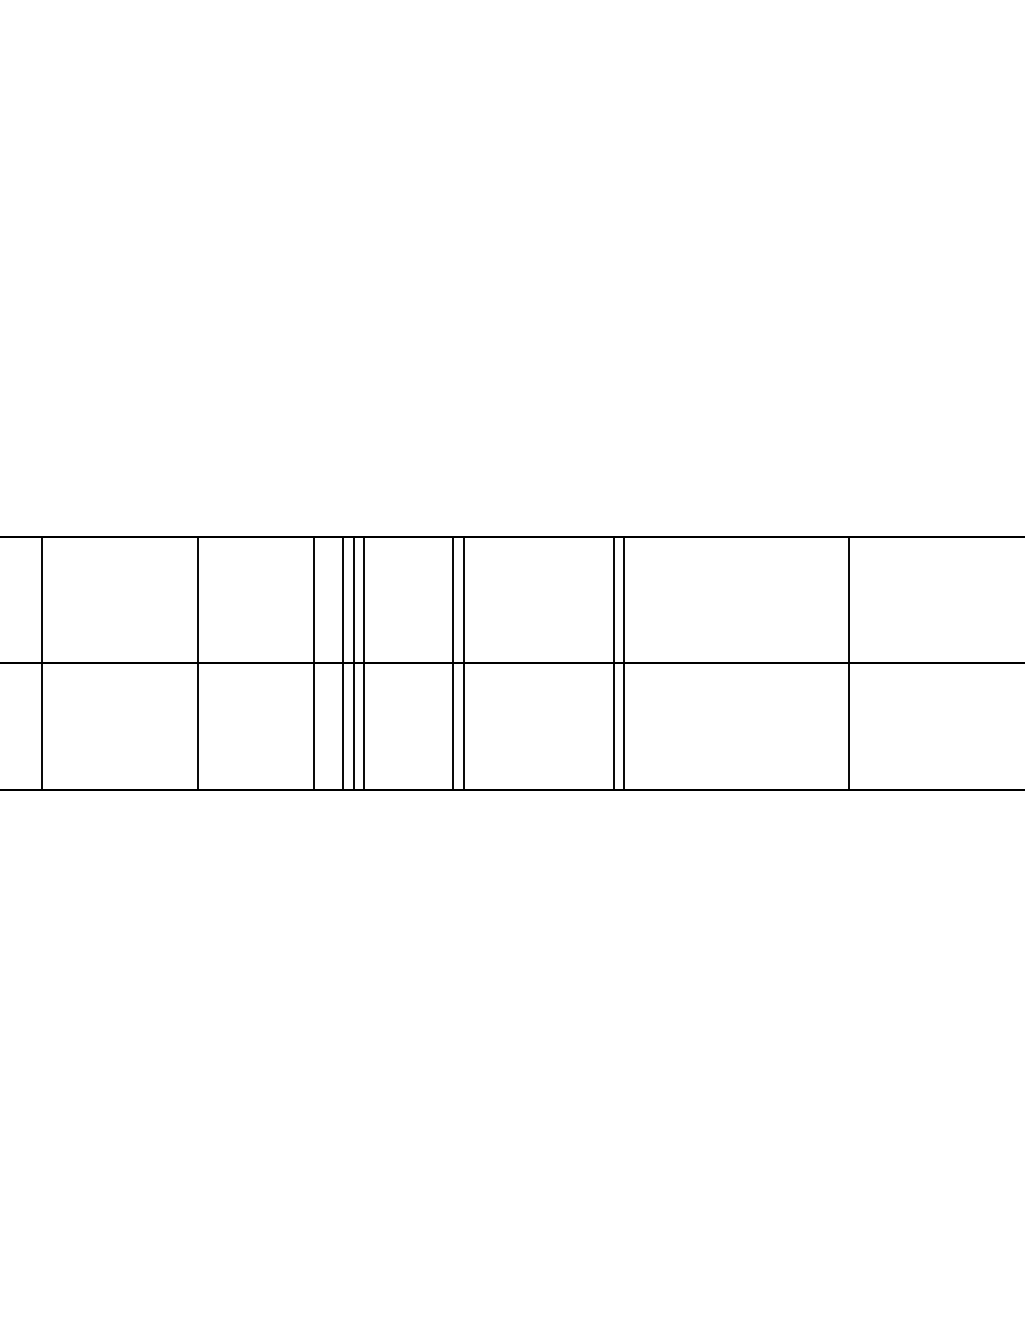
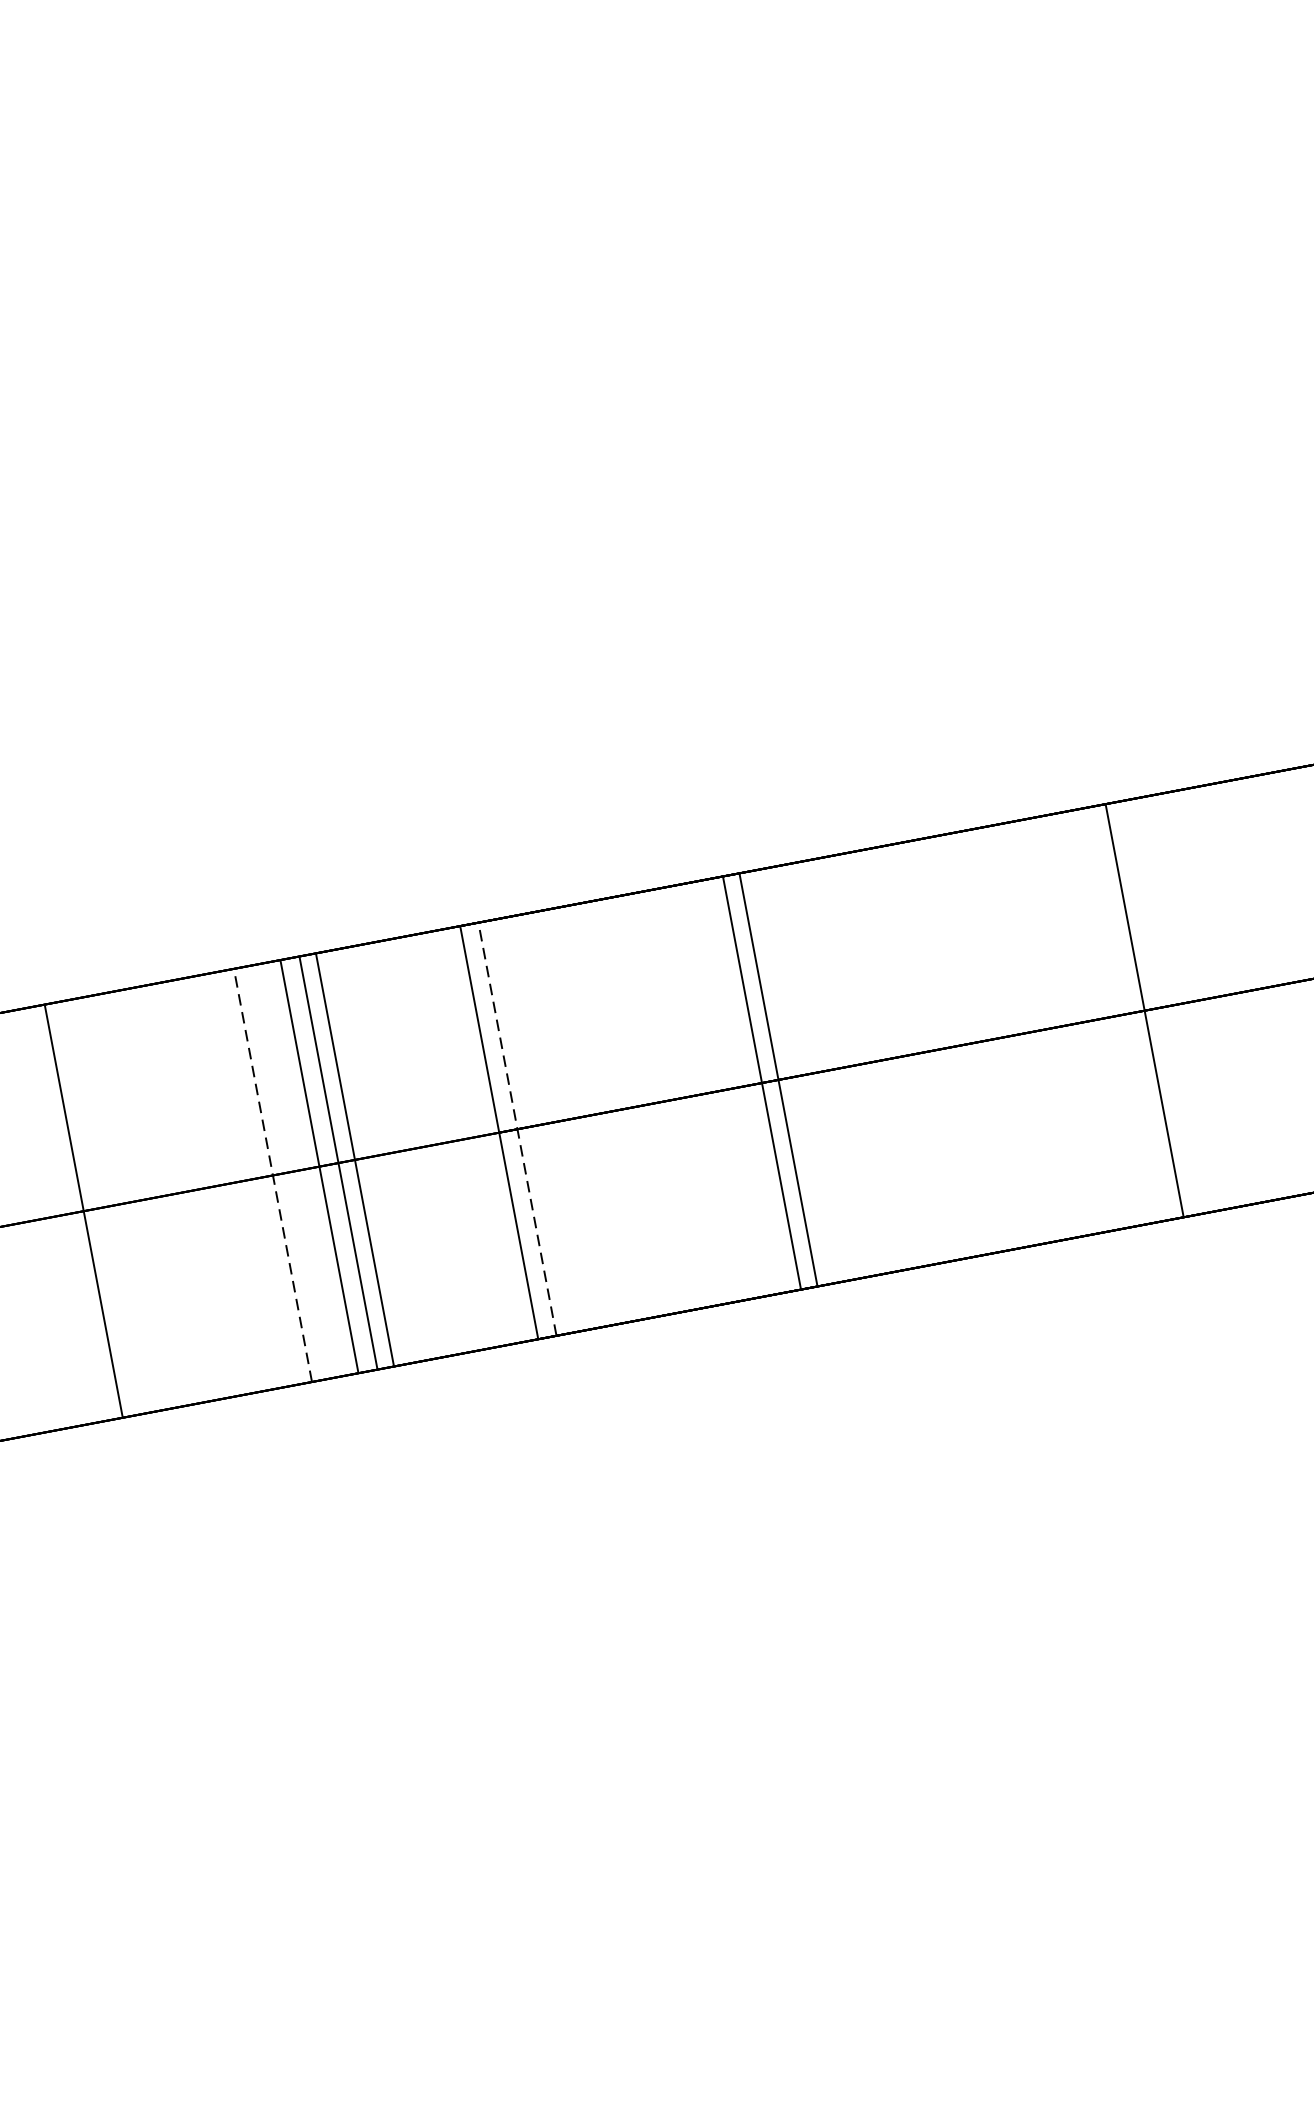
line: (314, 663) -> (273, 1175), solid -> dashed
line: (464, 663) -> (518, 1129), solid -> dashed

